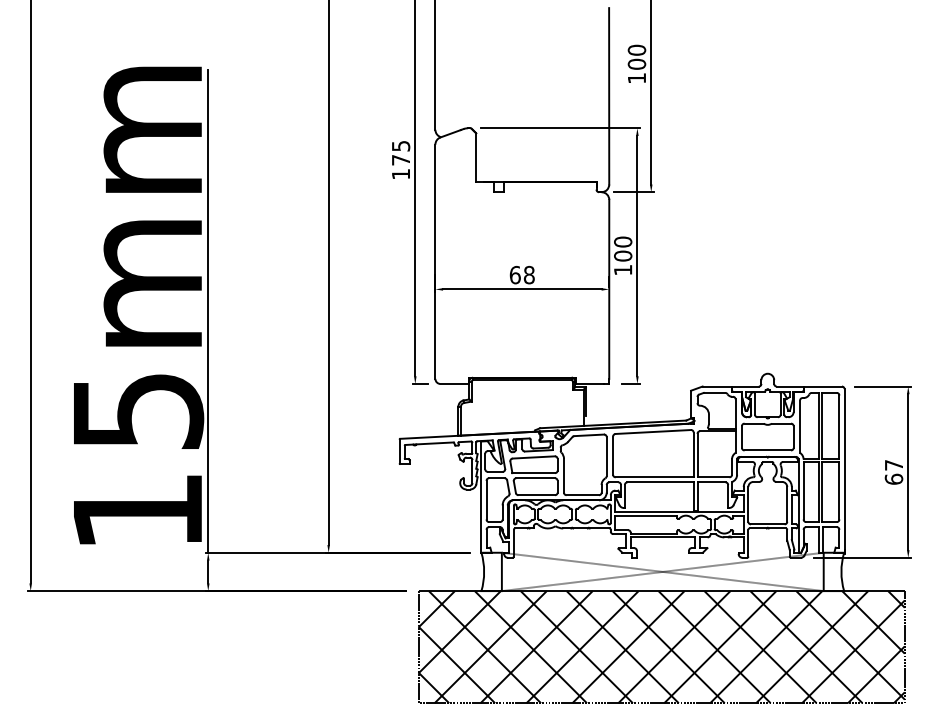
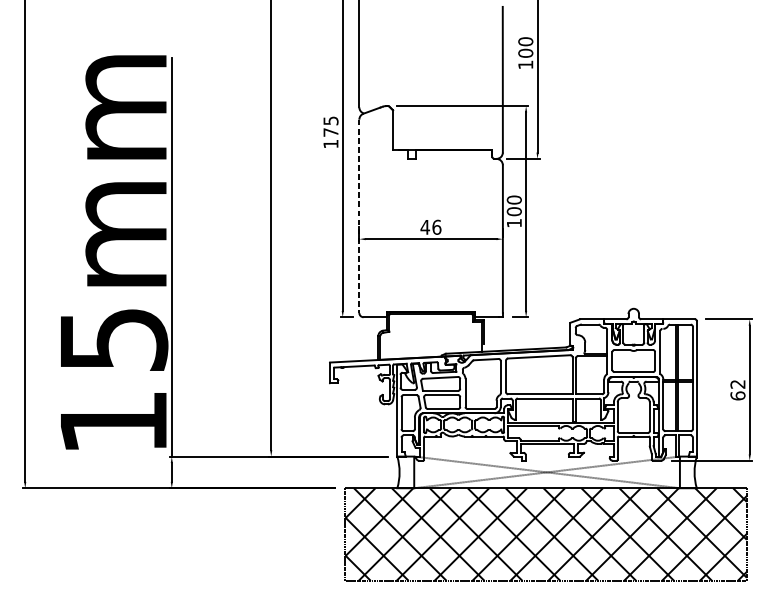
line: (435, 262) -> (359, 216), solid -> dashed
text: (521, 274) -> (430, 226), 68 -> 46
text: (893, 465) -> (737, 384), 67 -> 62

